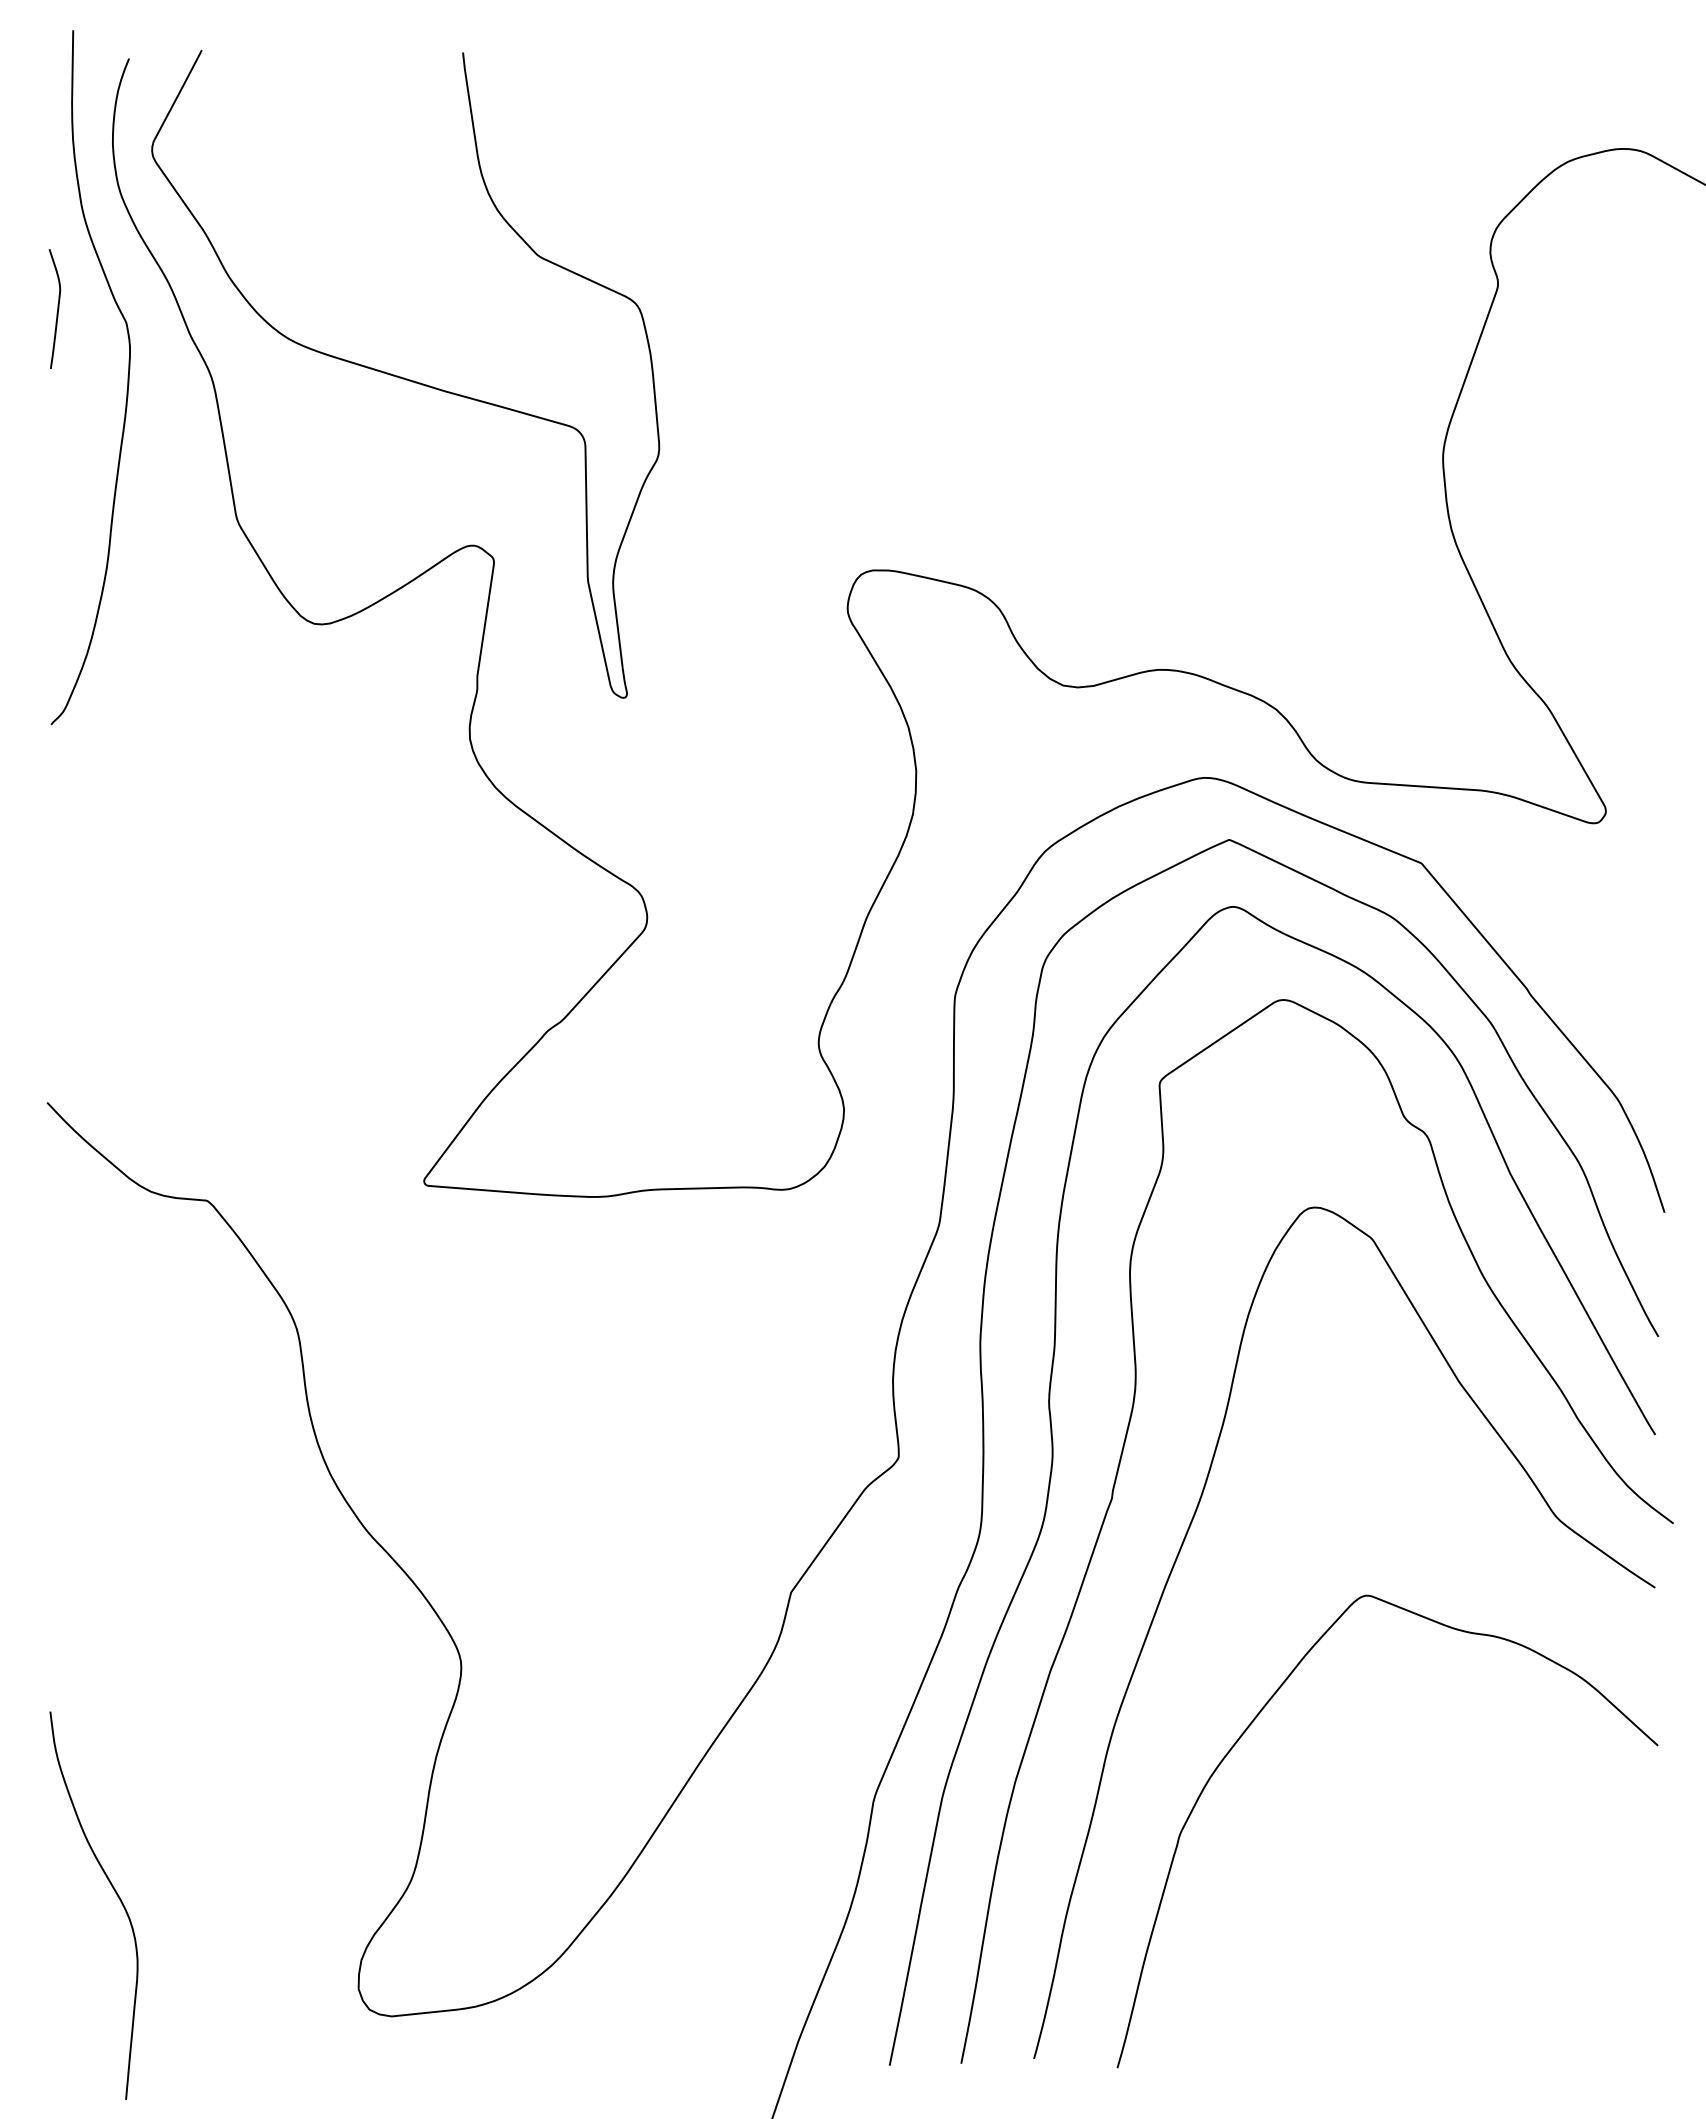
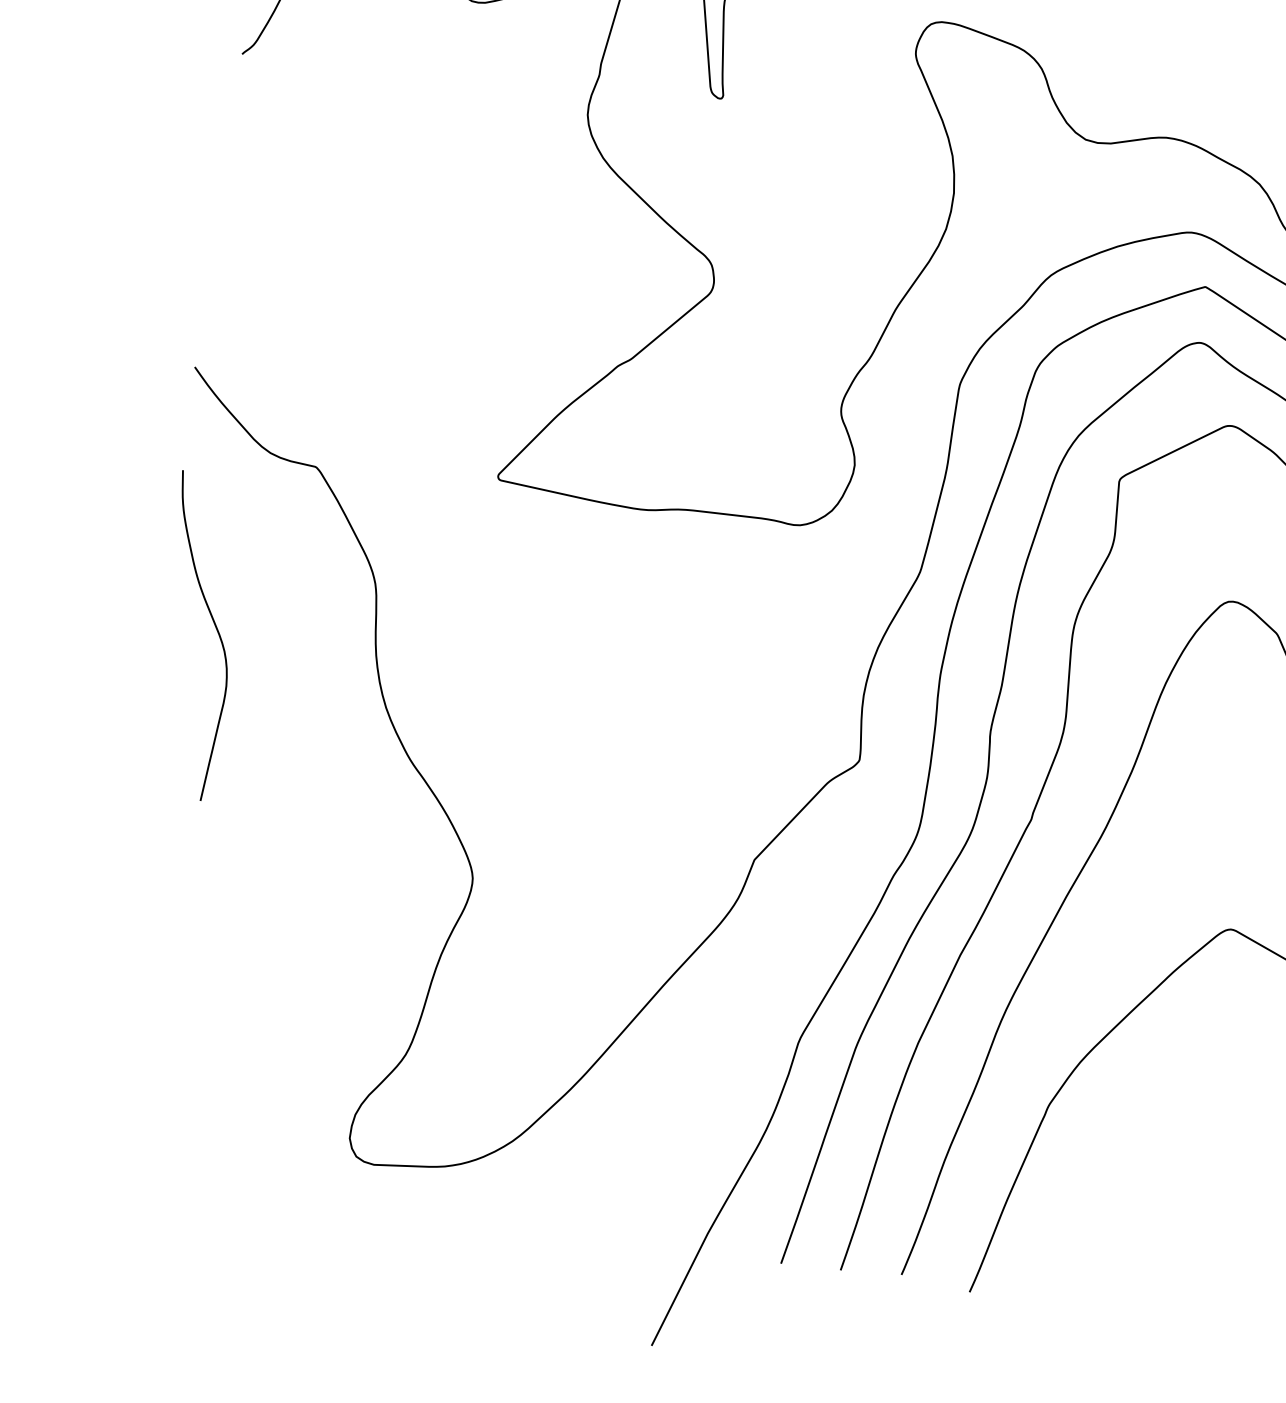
curve: (115, 1893) -> (215, 628), moved

